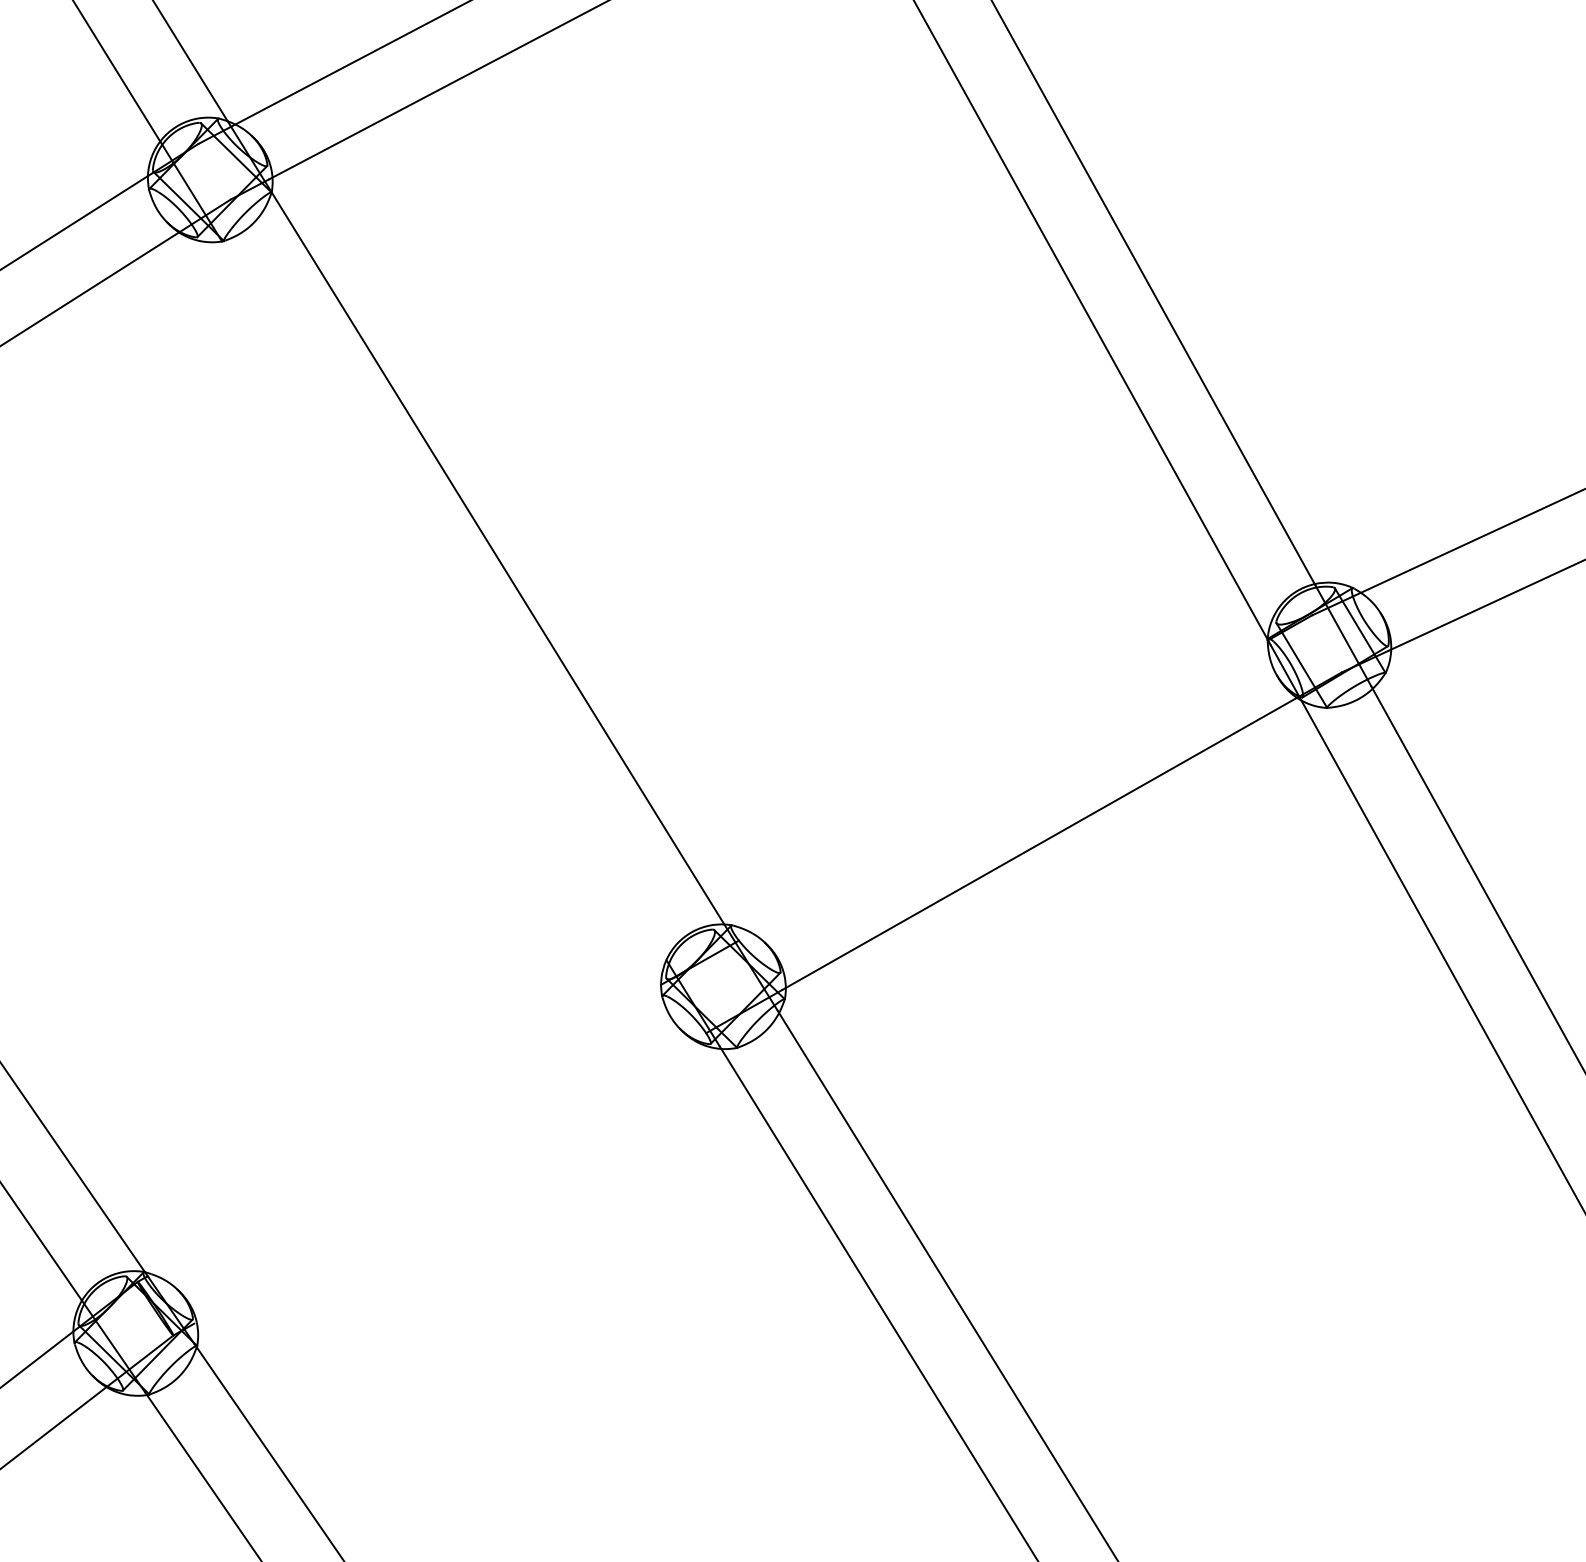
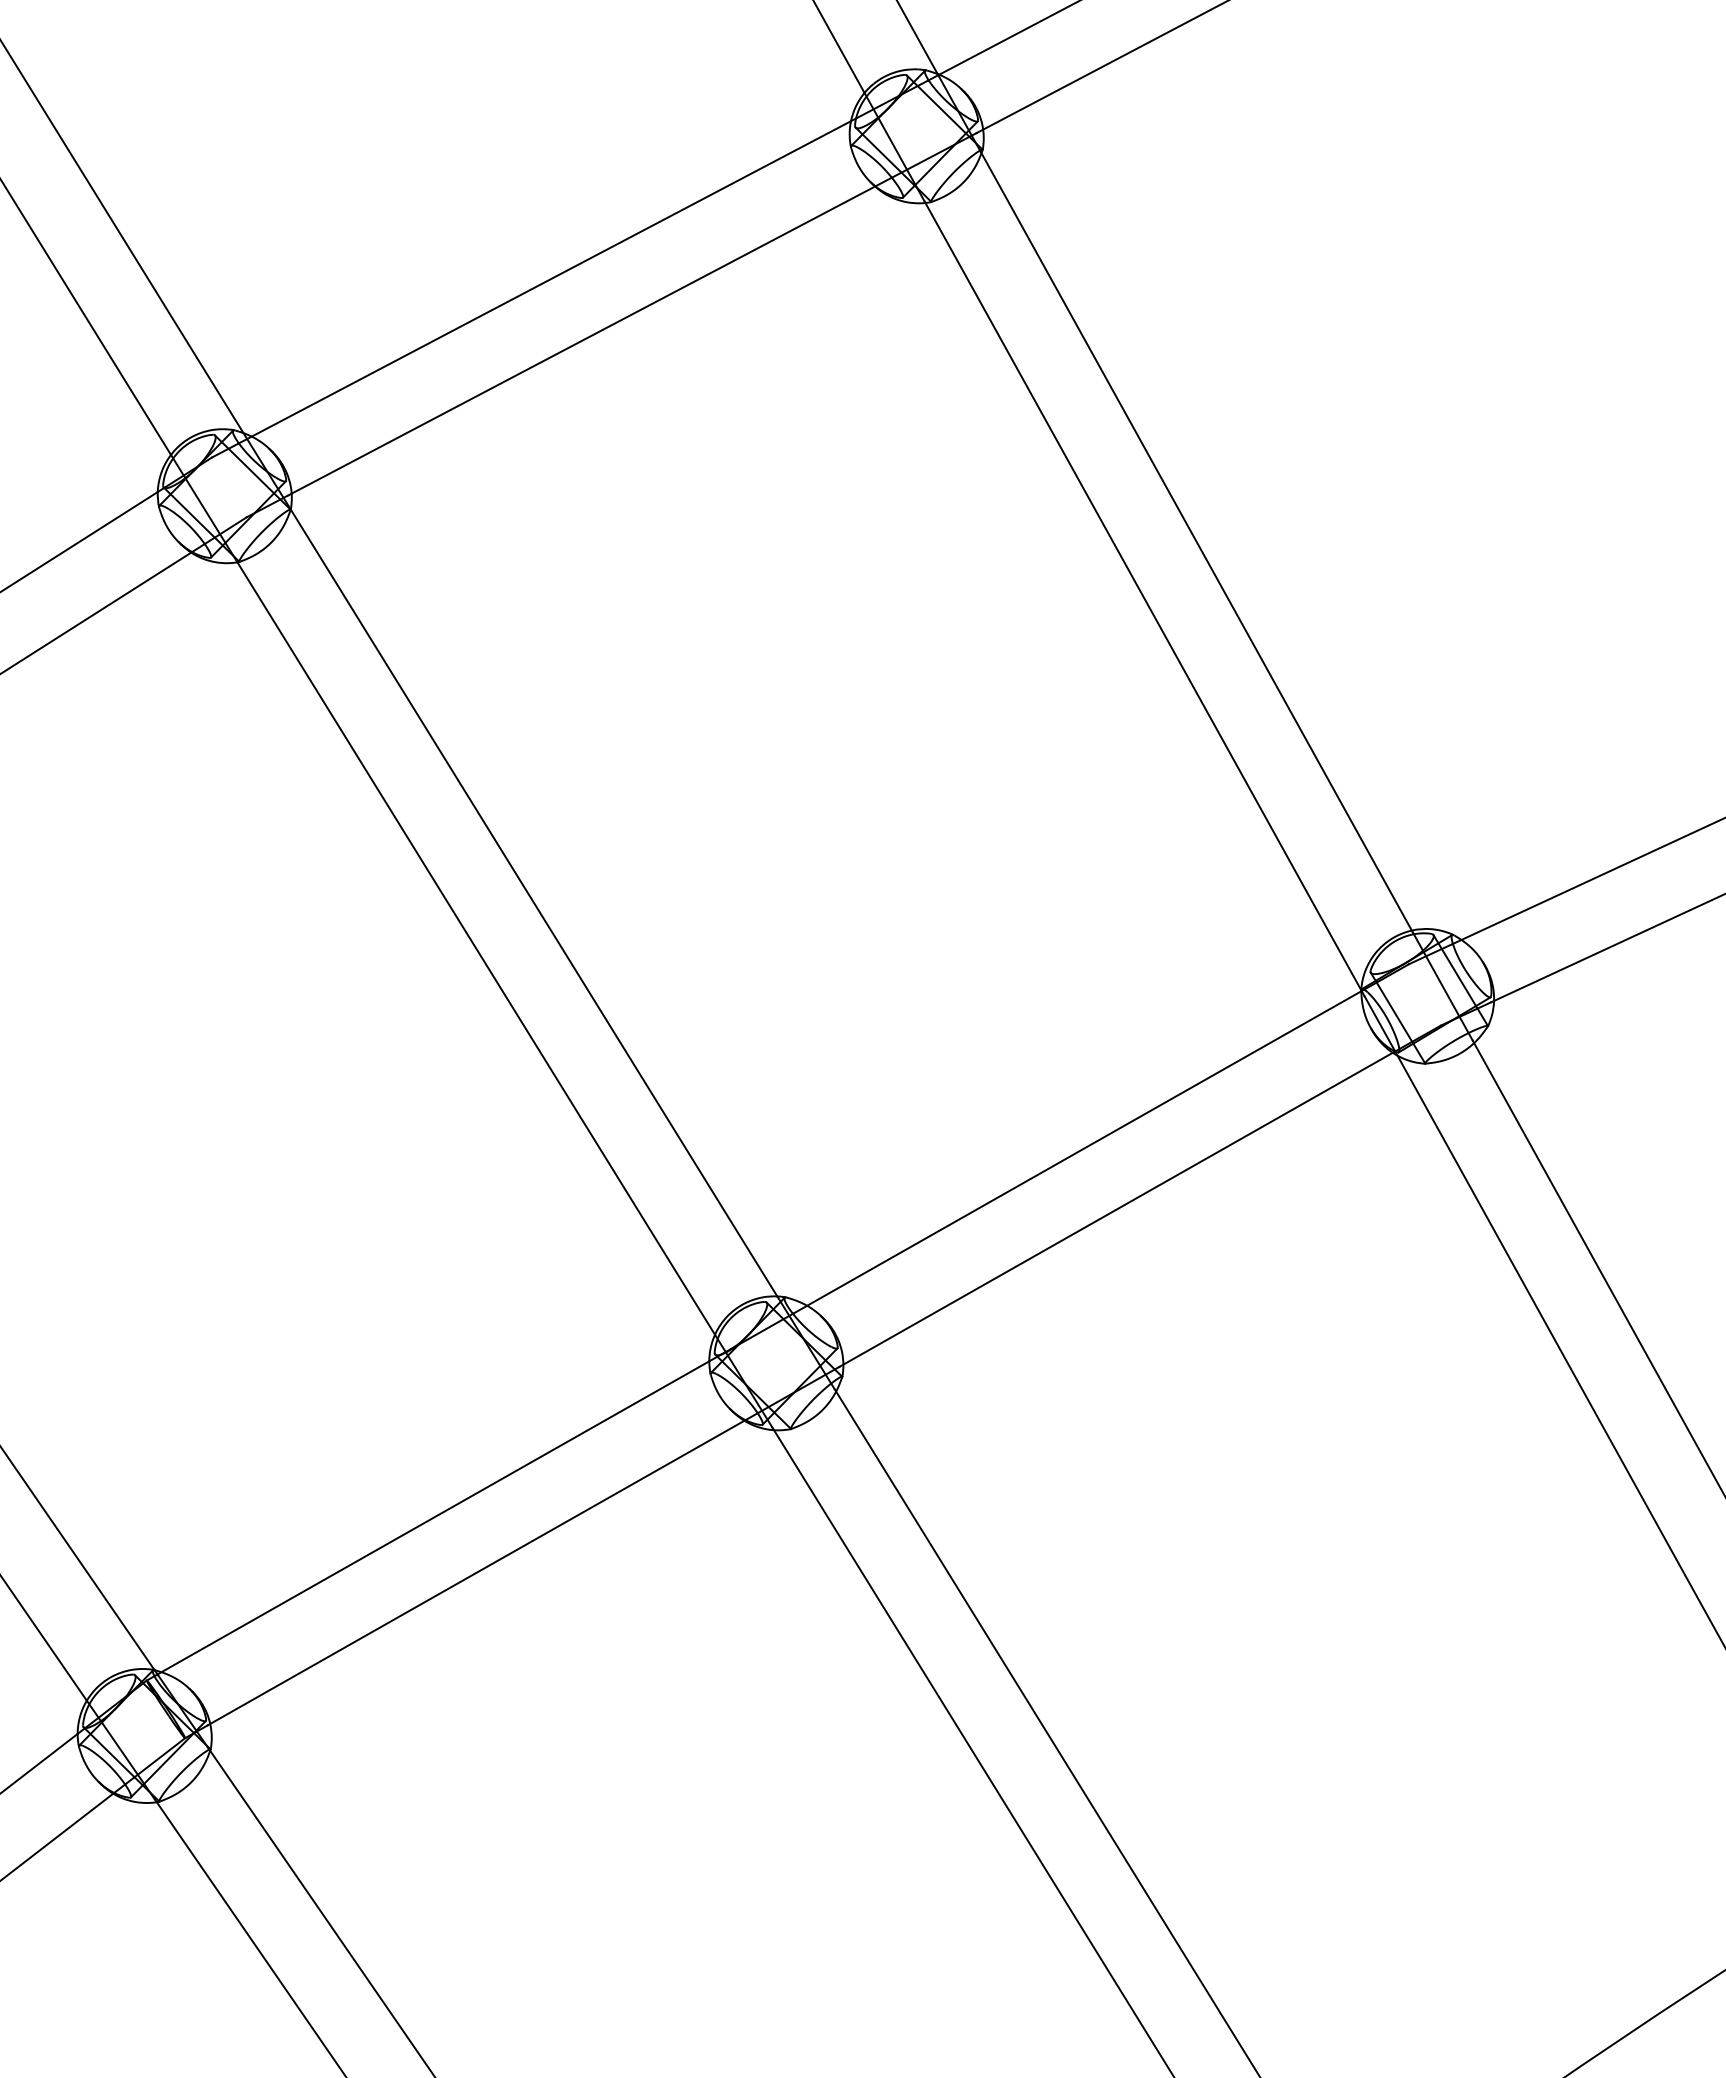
line: (444, 600) -> (476, 948), added
line: (1003, 790) -> (1077, 1152), added
line: (404, 1130) -> (433, 1517), added
line: (450, 1178) -> (482, 1569), added

